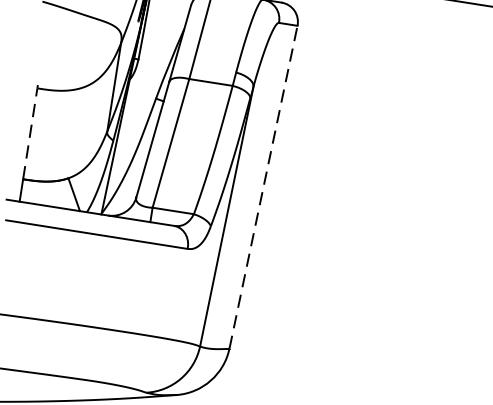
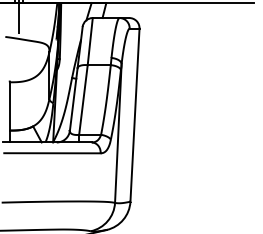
line: (30, 131) -> (9, 105), dashed -> solid
line: (262, 187) -> (134, 115), dashed -> solid

